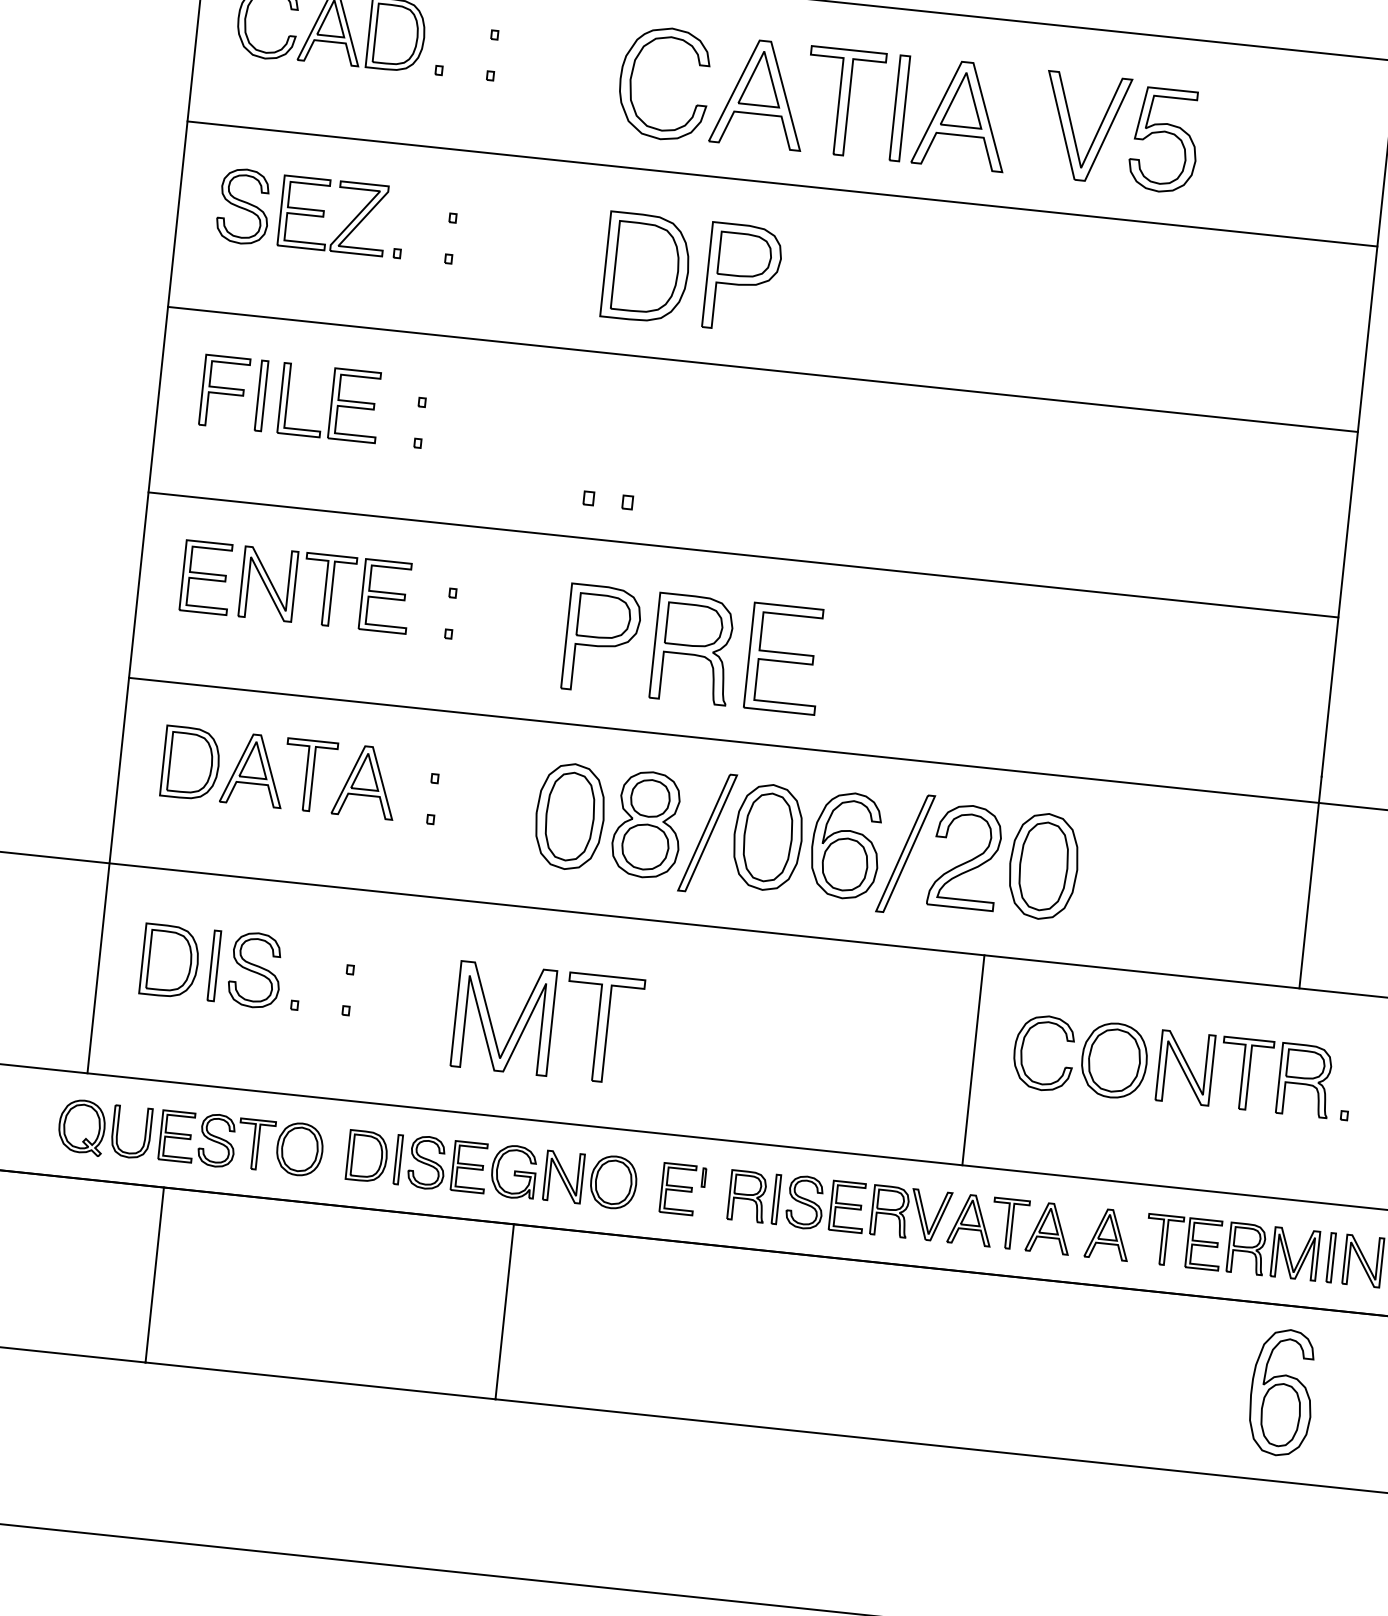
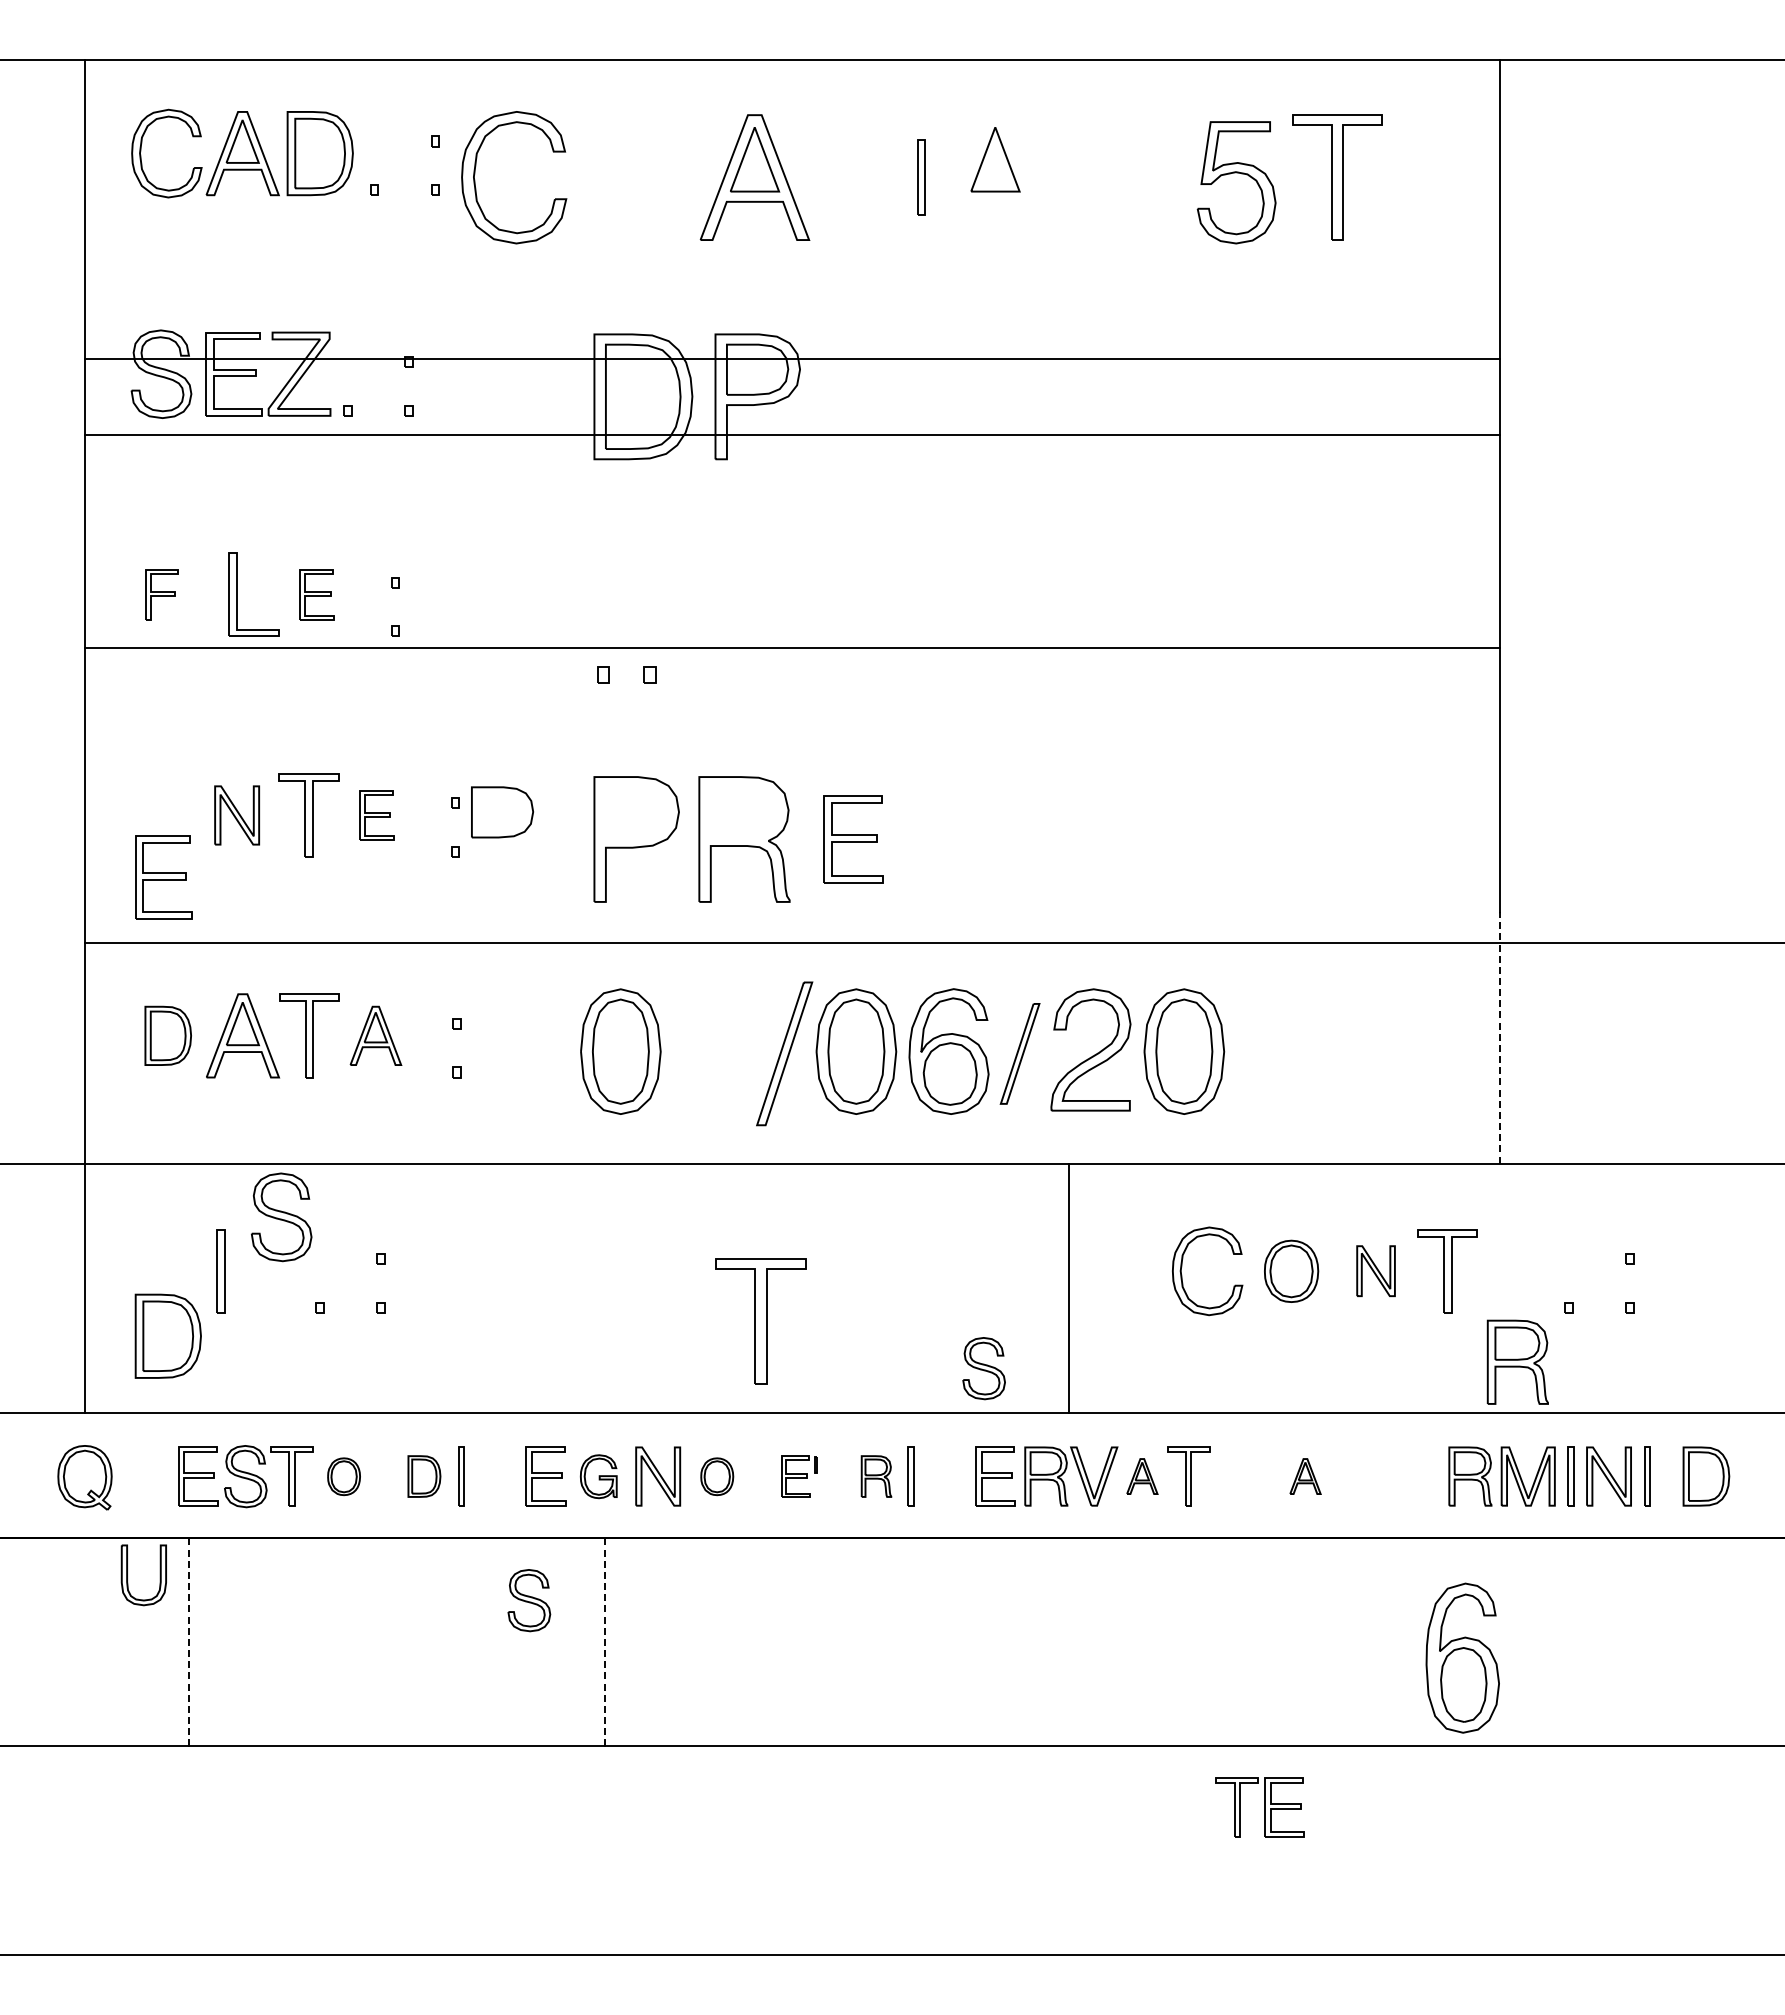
part: (631, 81) -> (475, 179), moved
part: (843, 102) -> (1337, 177), moved
part: (900, 108) -> (921, 177), size x0.6
part: (962, 114) -> (995, 177), removed
part: (1073, 130) -> (1128, 182), removed
line: (782, 184) -> (792, 359), moved
line: (762, 369) -> (792, 434), moved
part: (224, 391) -> (161, 594), size x0.6
part: (261, 395) -> (205, 594), removed
part: (354, 405) -> (316, 594), size x0.6
line: (743, 555) -> (792, 648), moved
part: (206, 577) -> (163, 877), moved
part: (267, 584) -> (236, 815), size x0.7
part: (385, 596) -> (376, 815), size x0.6
part: (604, 616) -> (502, 812), moved
part: (694, 625) -> (743, 811), removed
part: (784, 658) -> (853, 839), size x0.7
part: (190, 762) -> (167, 1035), size x0.7
part: (365, 781) -> (375, 1035), size x0.7
part: (647, 824) -> (713, 1051), removed
part: (905, 853) -> (1019, 1053), size x0.7
line: (1310, 882) -> (1500, 1037), solid -> dashed
part: (169, 960) -> (167, 1335), moved
part: (255, 970) -> (281, 1217), moved
part: (491, 1023) -> (554, 1304), removed
part: (601, 1028) -> (760, 1321), moved
line: (973, 1060) -> (1068, 1288), moved
part: (1114, 1060) -> (1291, 1271), size x0.7
part: (1185, 1067) -> (1375, 1270), size x0.6
part: (1304, 1079) -> (1517, 1361), moved
part: (117, 1131) -> (127, 1575), moved
part: (299, 1149) -> (343, 1476), size x0.6
part: (367, 1156) -> (424, 1476), size x0.7
part: (427, 1162) -> (529, 1600), moved
part: (513, 1171) -> (598, 1476), size x0.7
part: (612, 1182) -> (716, 1476), size x0.6
part: (682, 1189) -> (799, 1476), size x0.7
part: (747, 1196) -> (876, 1476), size x0.7
part: (804, 1202) -> (983, 1368), moved
part: (971, 1219) -> (1142, 1476), size x0.6
part: (1049, 1228) -> (1235, 1476), removed
part: (1108, 1234) -> (1305, 1476), size x0.6
part: (1182, 1242) -> (1259, 1807), moved
line: (154, 1274) -> (188, 1641), solid -> dashed
line: (505, 1311) -> (605, 1641), solid -> dashed
part: (1281, 1391) -> (1462, 1657), moved

